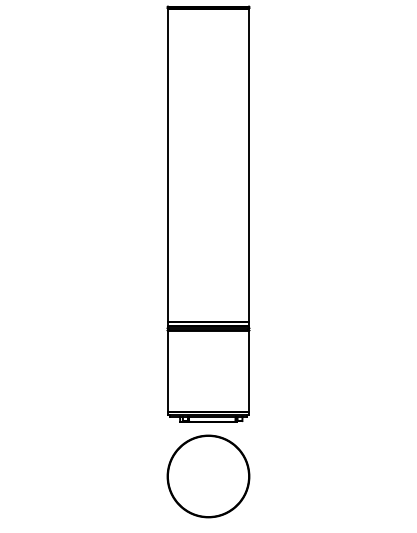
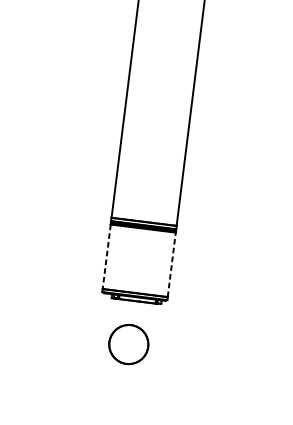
line: (167, 371) -> (106, 257), solid -> dashed
line: (249, 371) -> (171, 265), solid -> dashed
part: (208, 476) -> (128, 344), size x0.6

